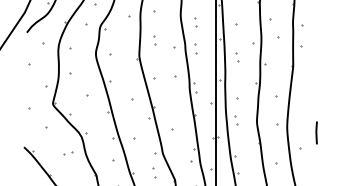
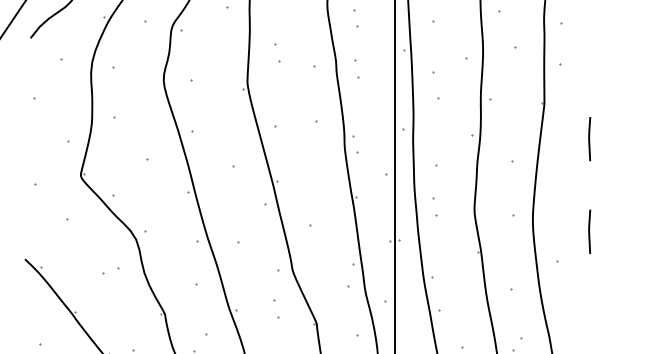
part: (237, 57) -> (436, 86), size x1.6
line: (316, 84) -> (589, 138), added

